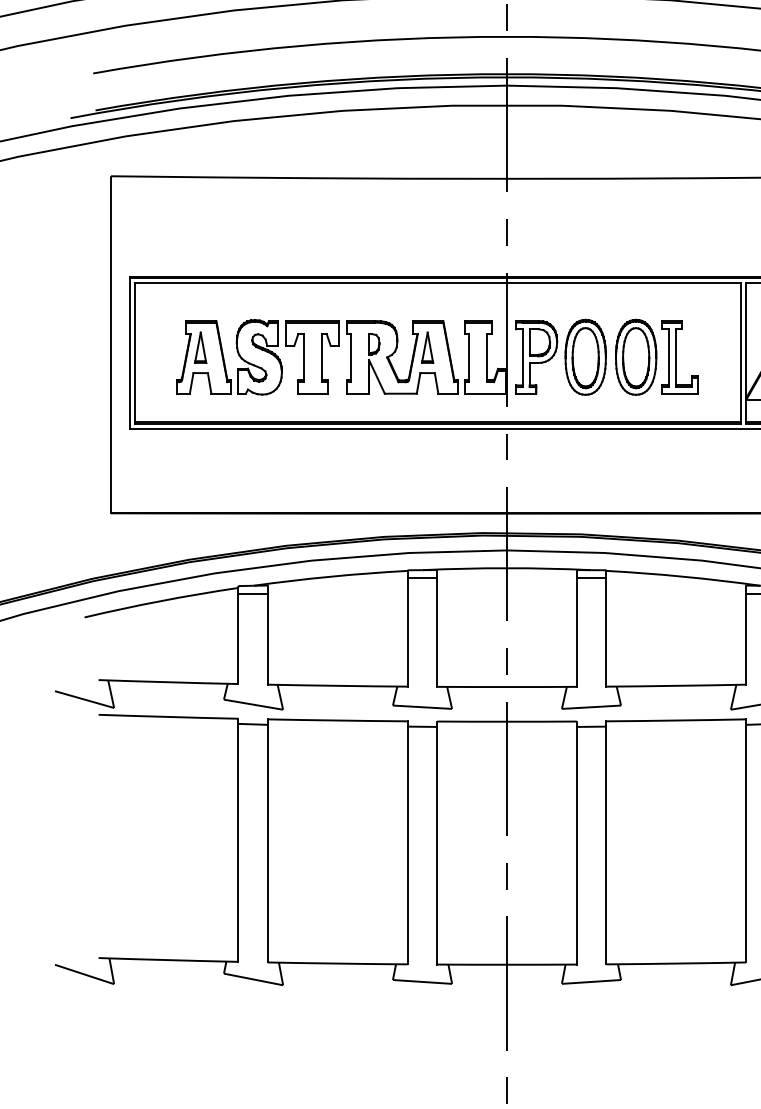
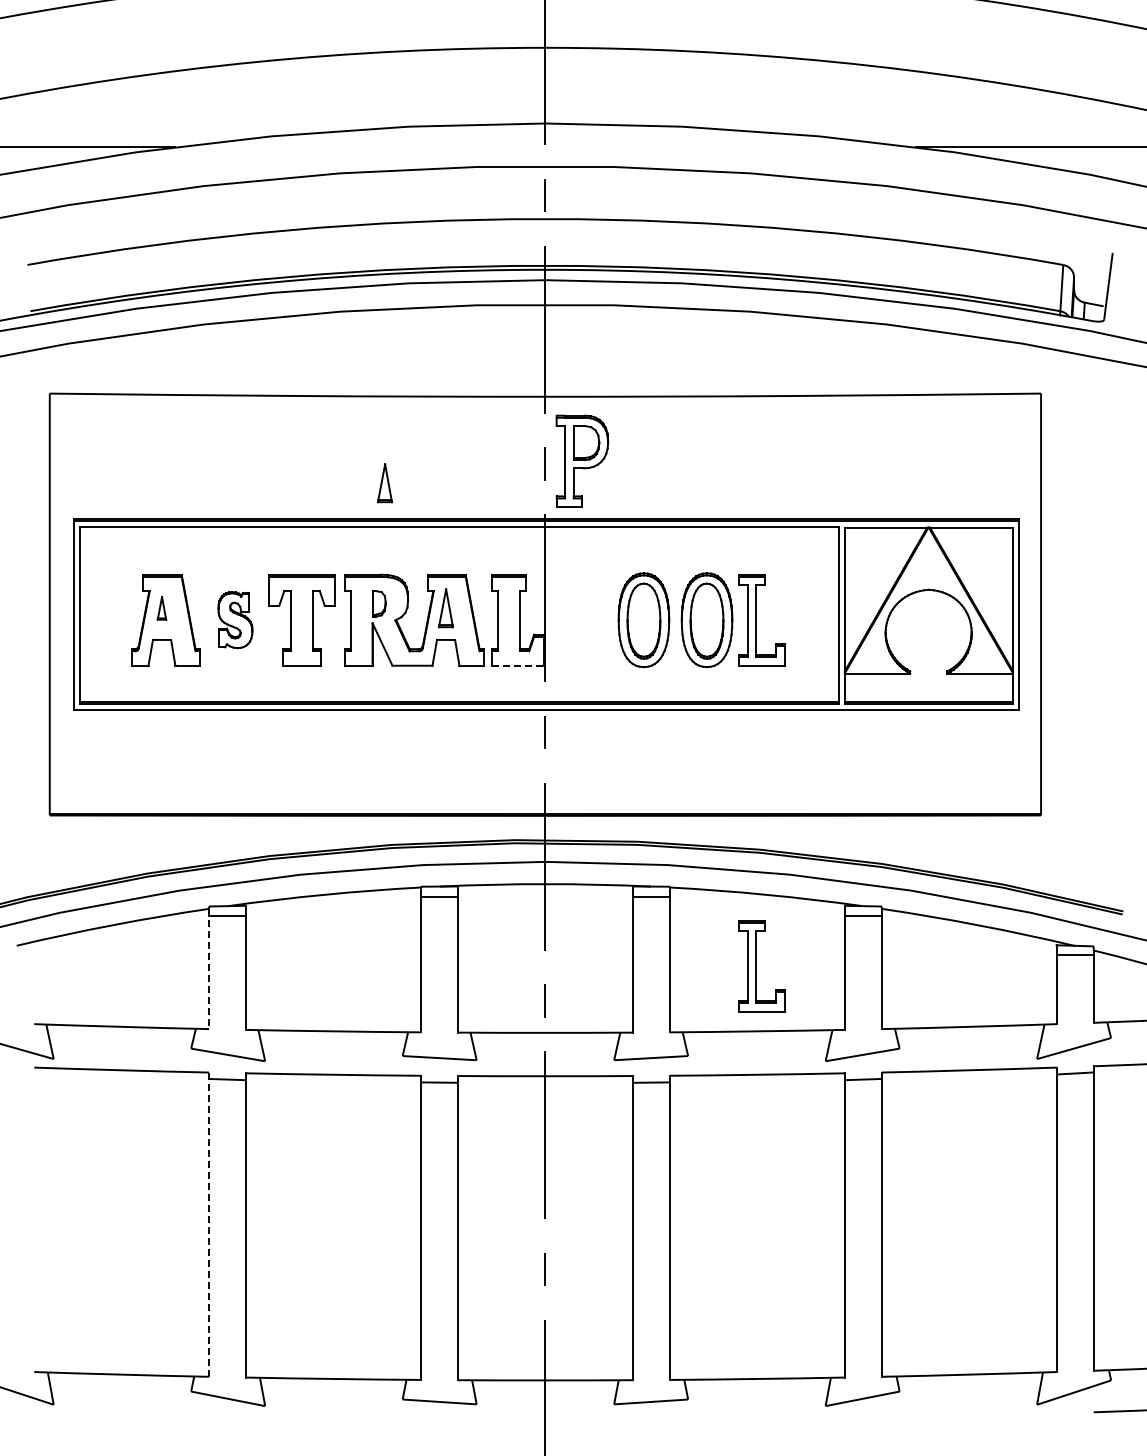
part: (378, 248) -> (384, 483), added
part: (200, 347) -> (161, 608), size x0.6
part: (259, 356) -> (235, 619), size x0.6
part: (536, 356) -> (582, 460), moved
line: (485, 393) -> (518, 665), solid -> dashed
part: (679, 634) -> (761, 966), added
line: (238, 636) -> (209, 969), solid -> dashed
line: (238, 840) -> (209, 1225), solid -> dashed

